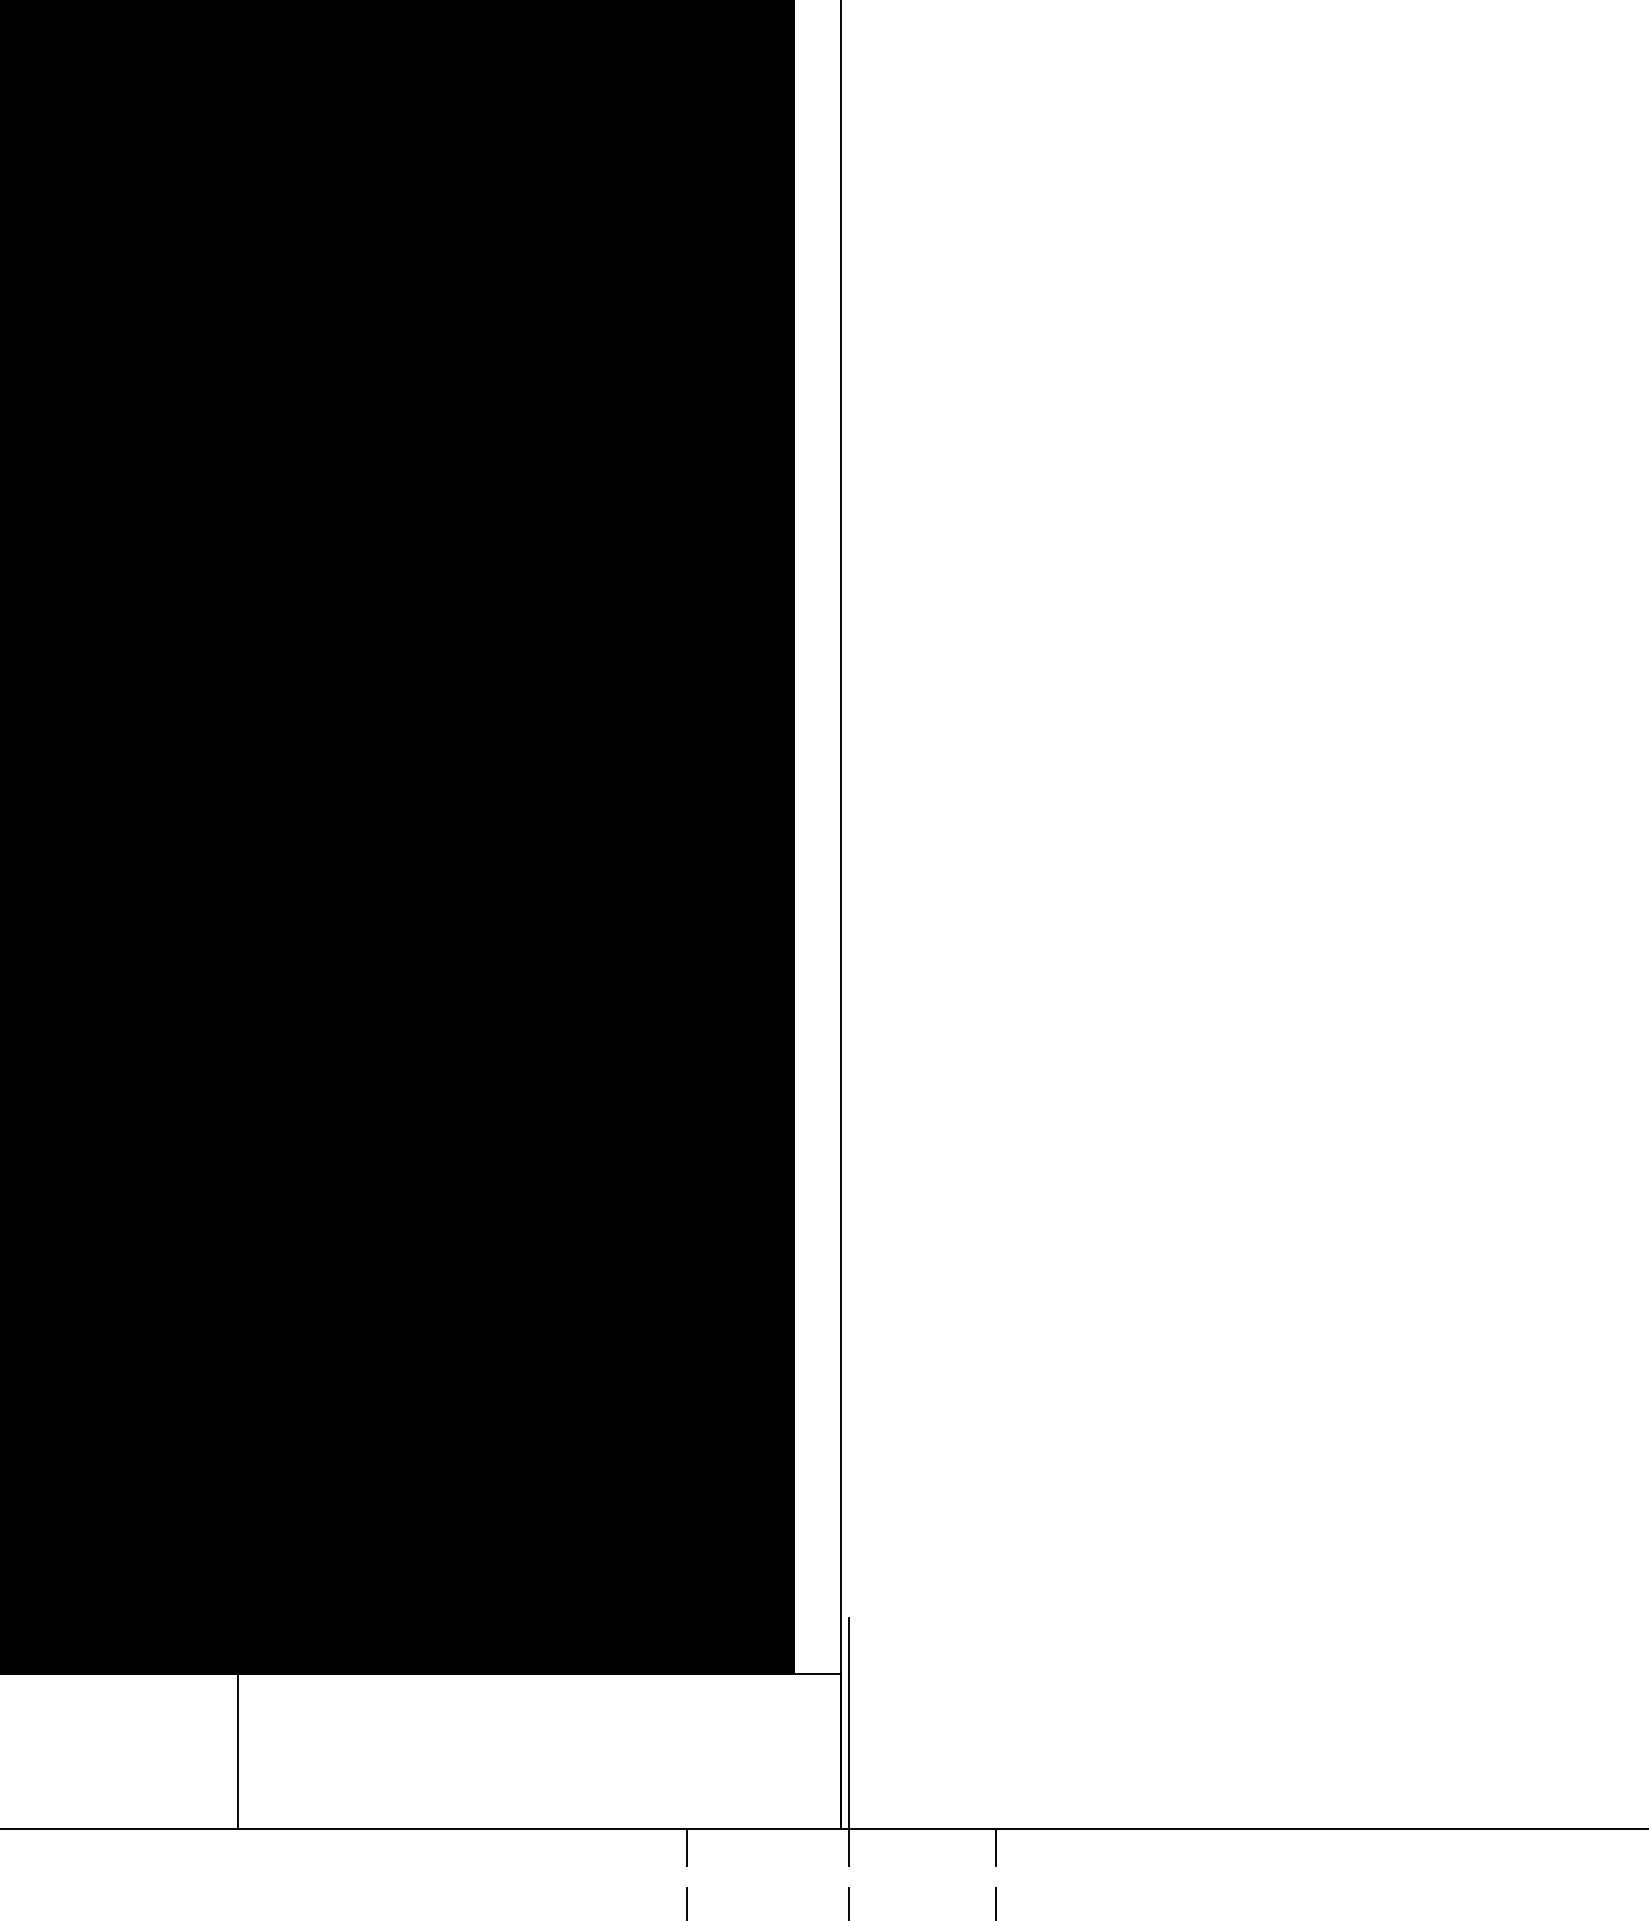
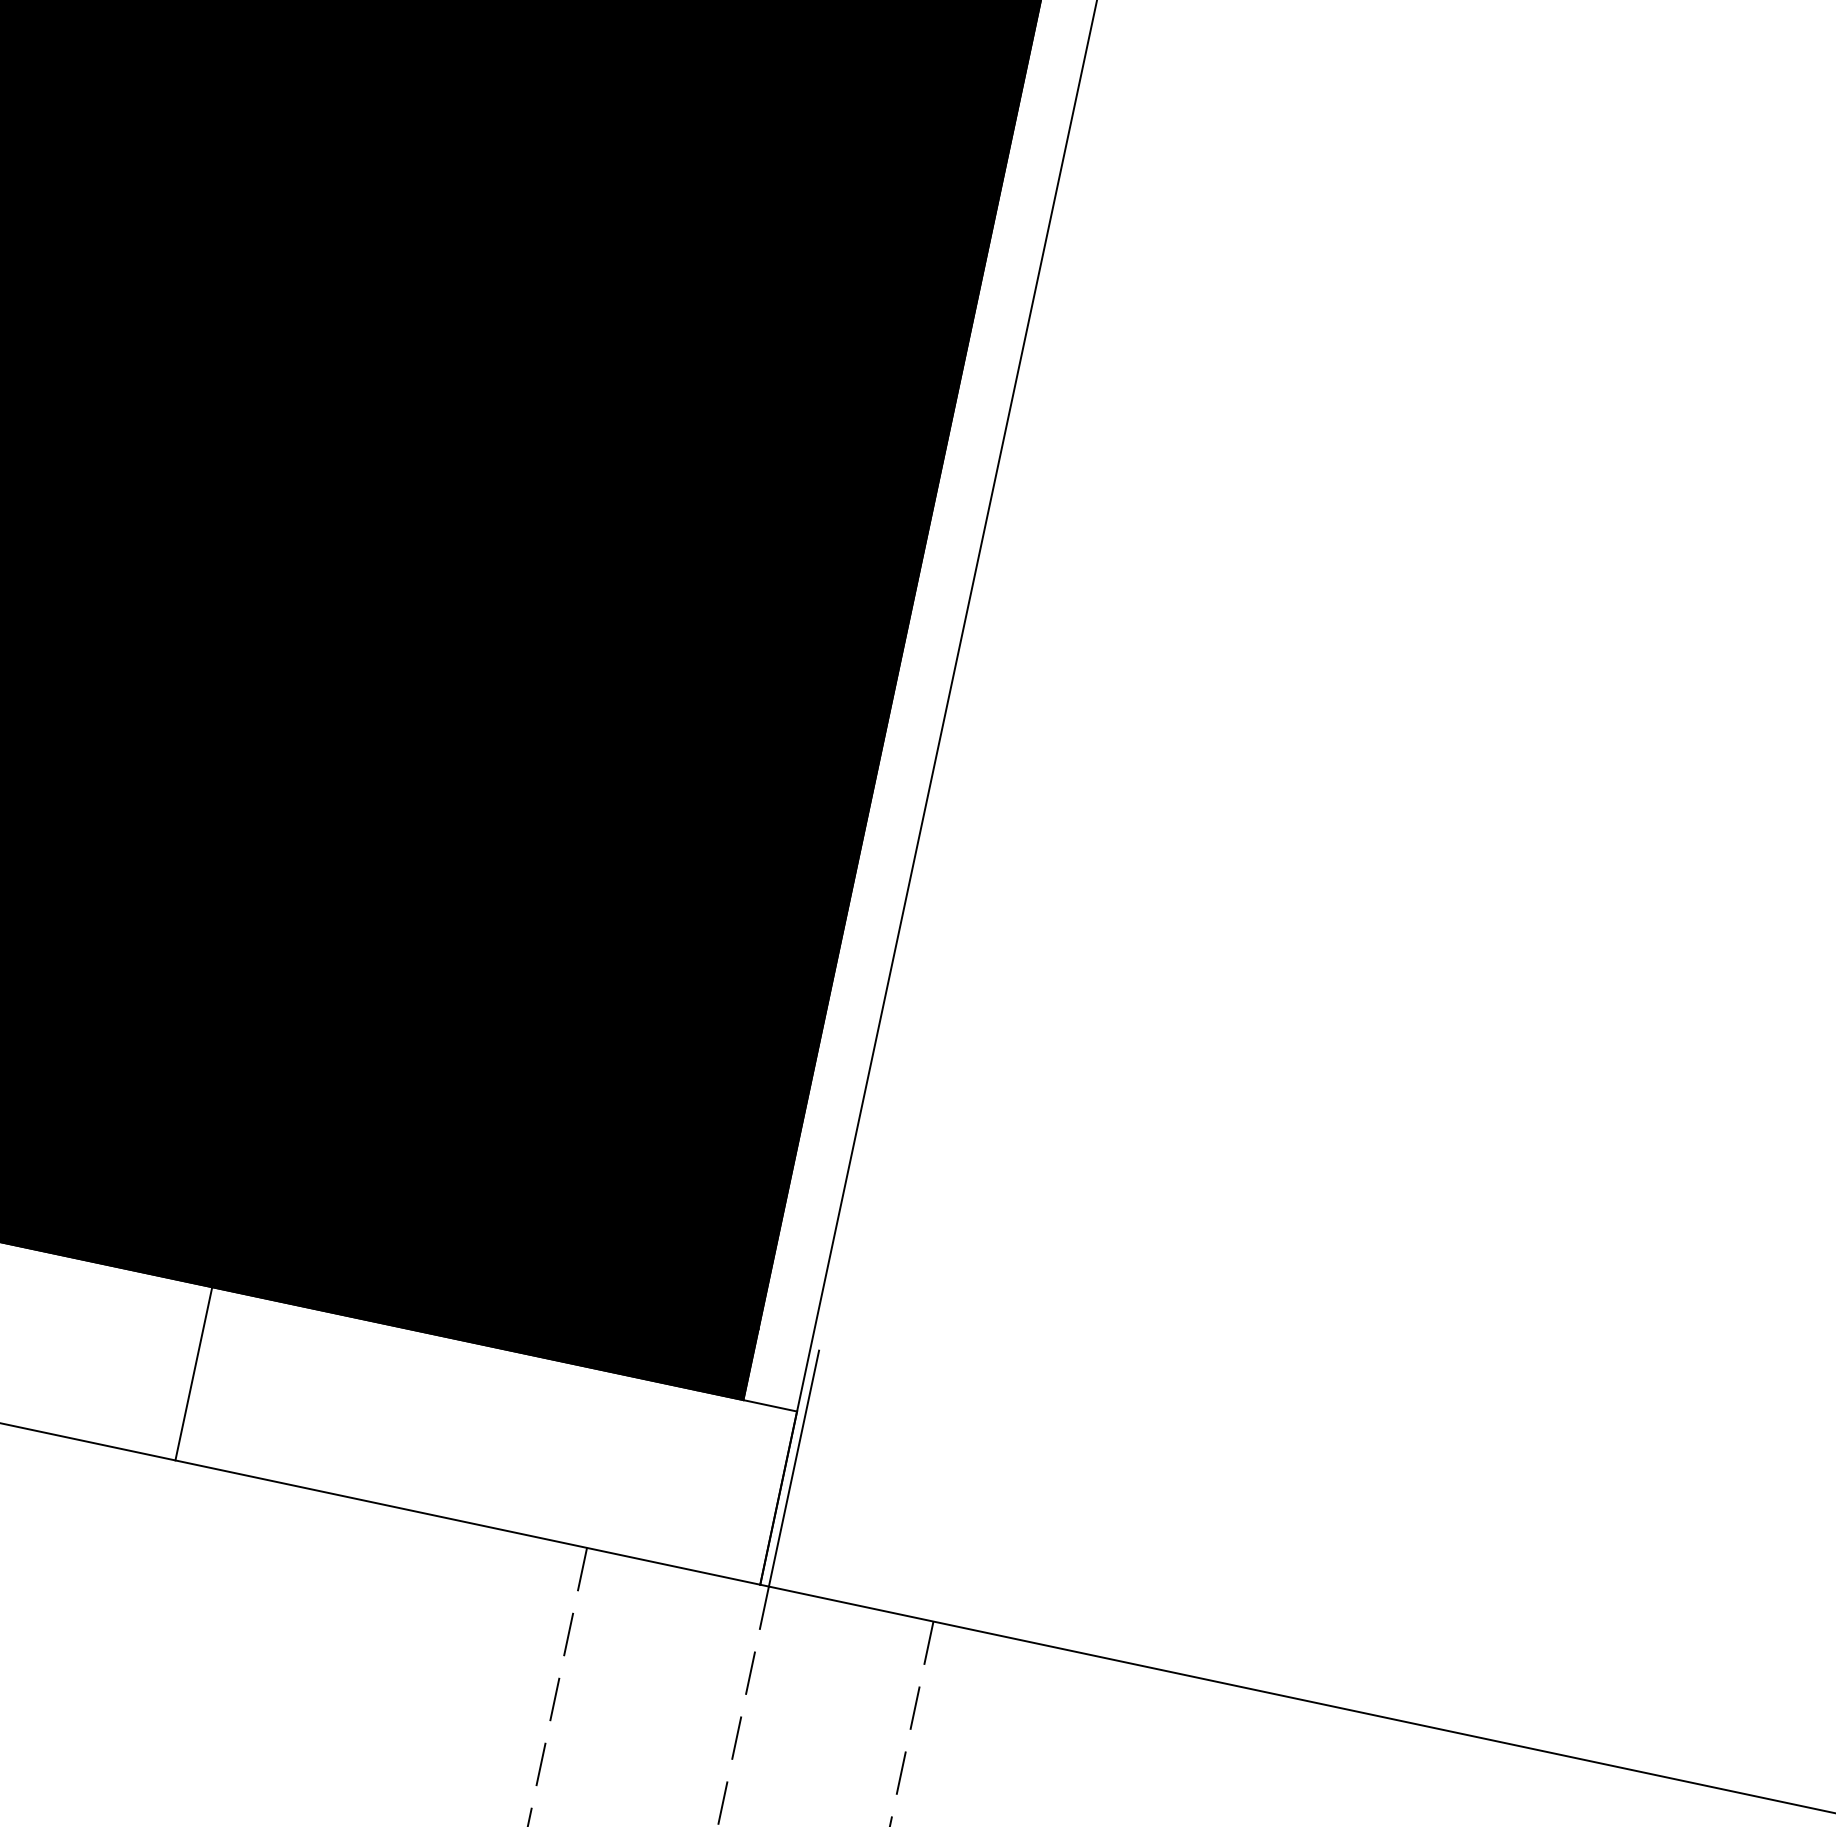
line: (238, 1751) -> (194, 1373), moved

